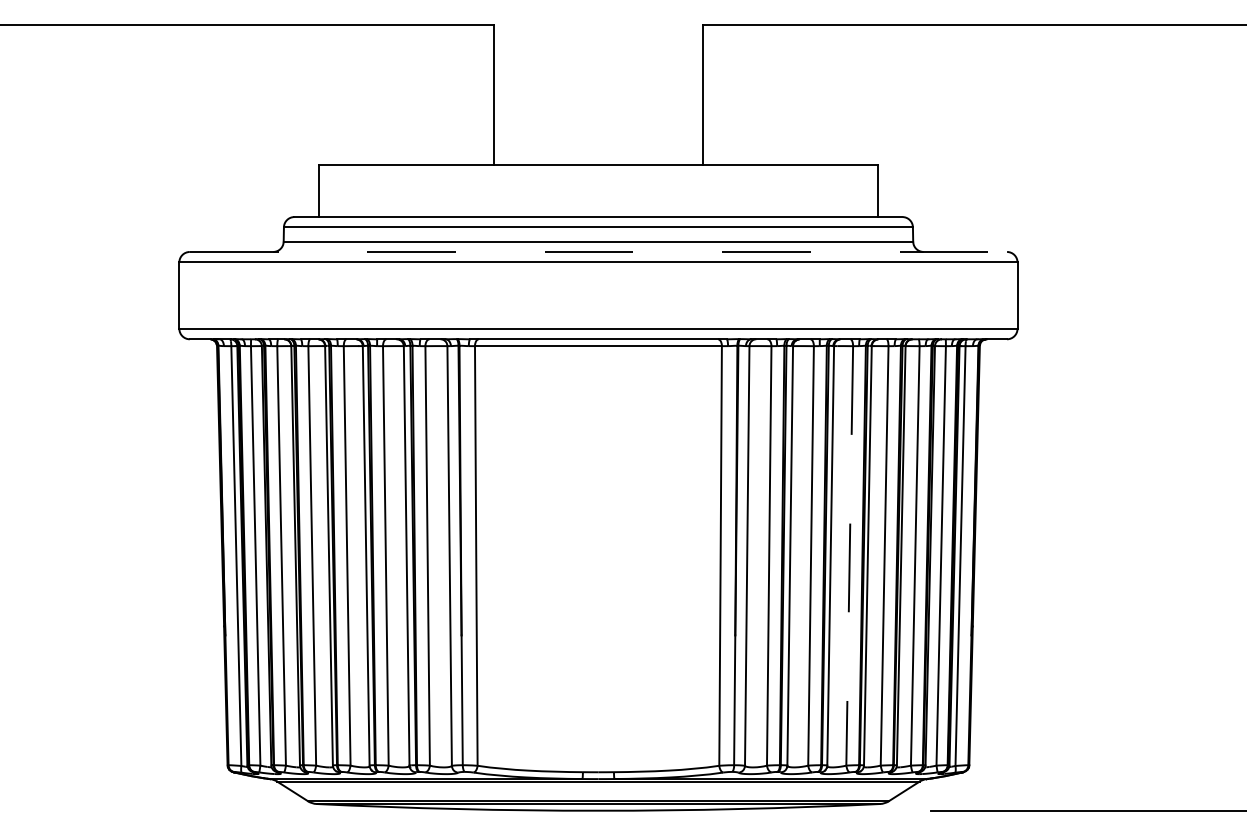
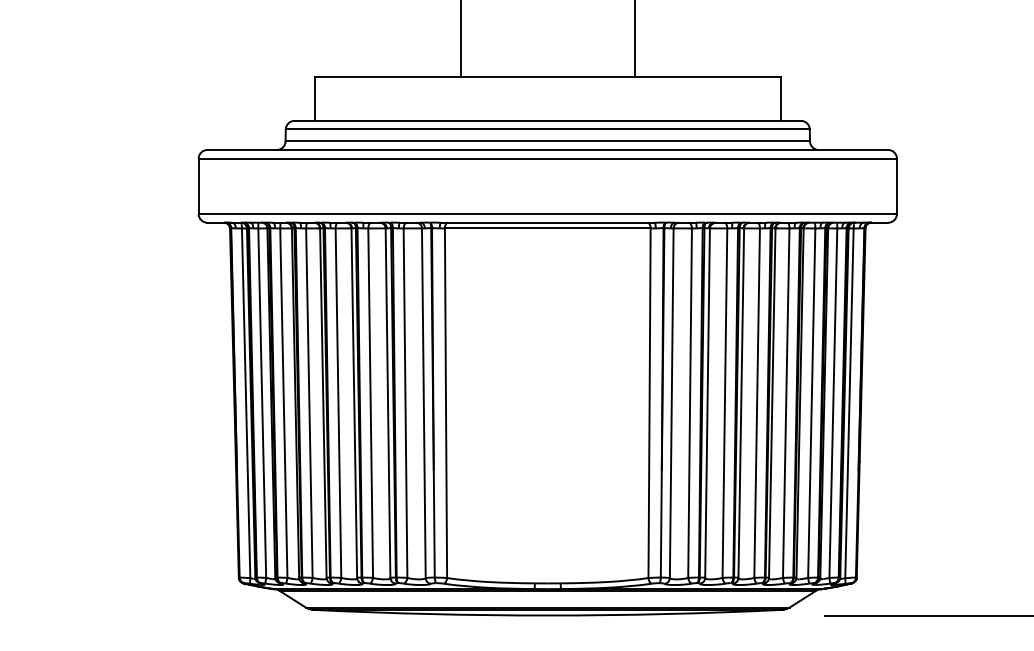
line: (598, 251) -> (547, 149), dashed -> solid
line: (849, 555) -> (756, 402), dashed -> solid

